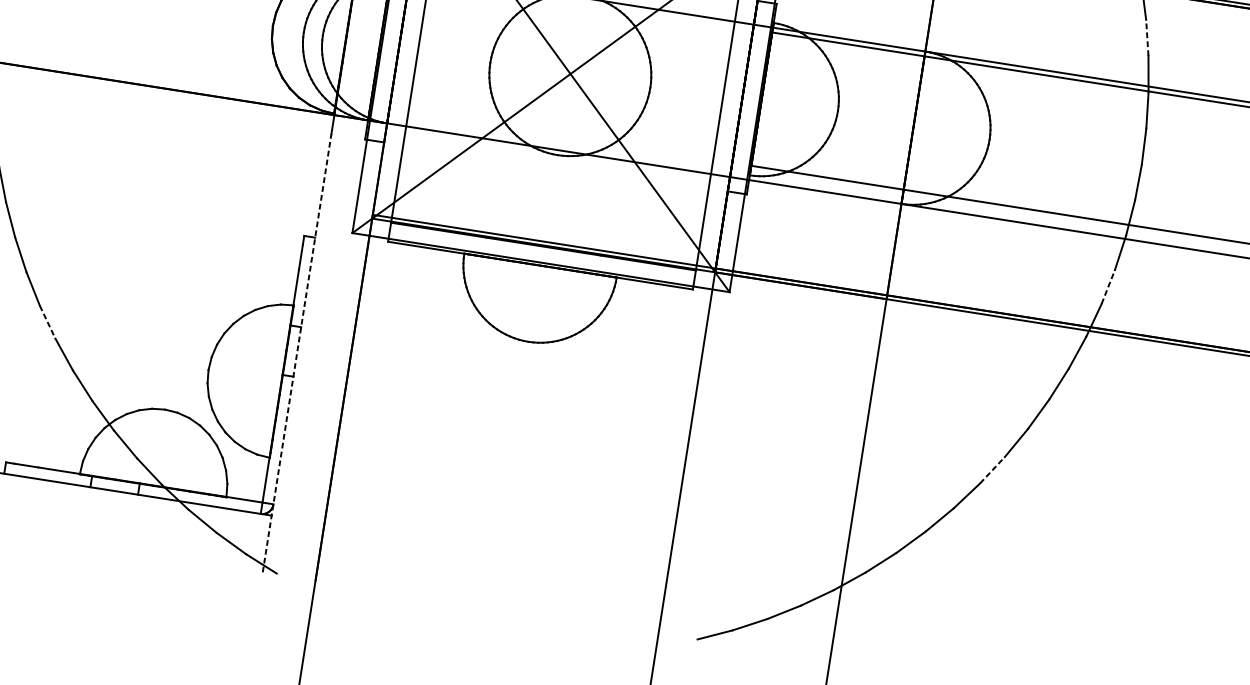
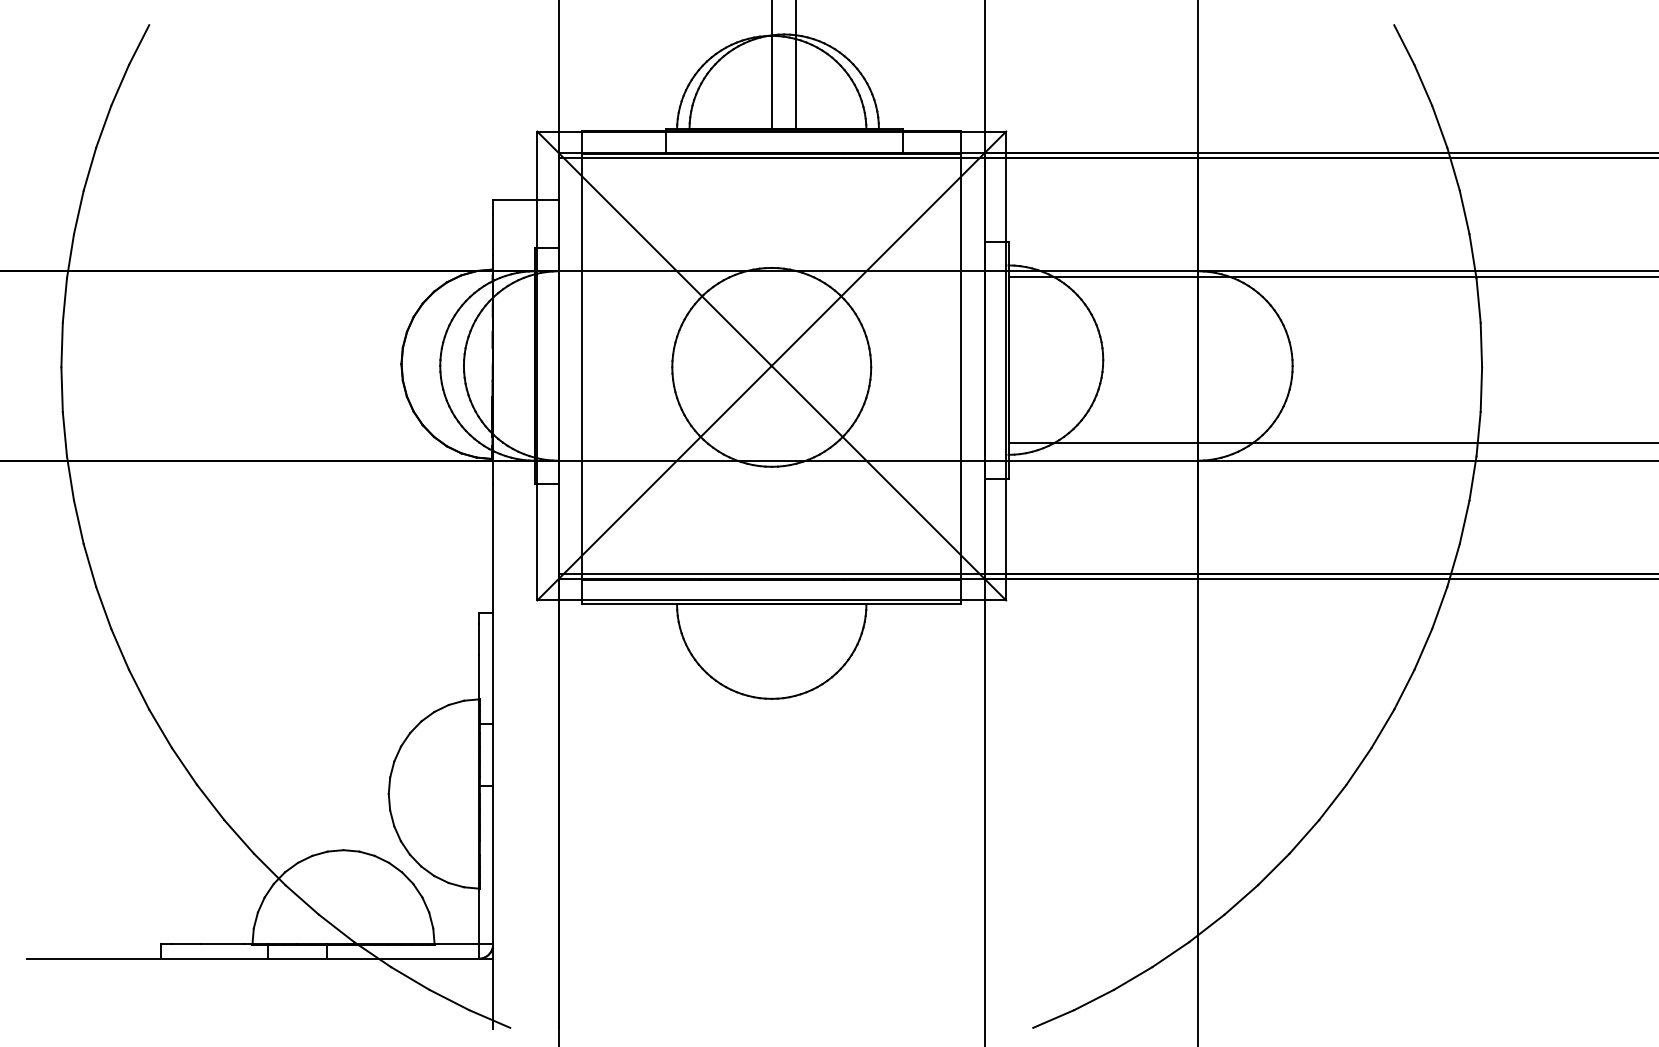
line: (1147, 37) -> (1464, 212), dashed -> solid
line: (1108, 286) -> (1464, 521), dashed -> solid
line: (47, 322) -> (184, 766), dashed -> solid
line: (297, 353) -> (493, 756), dashed -> solid
line: (992, 470) -> (1359, 766), dashed -> solid

